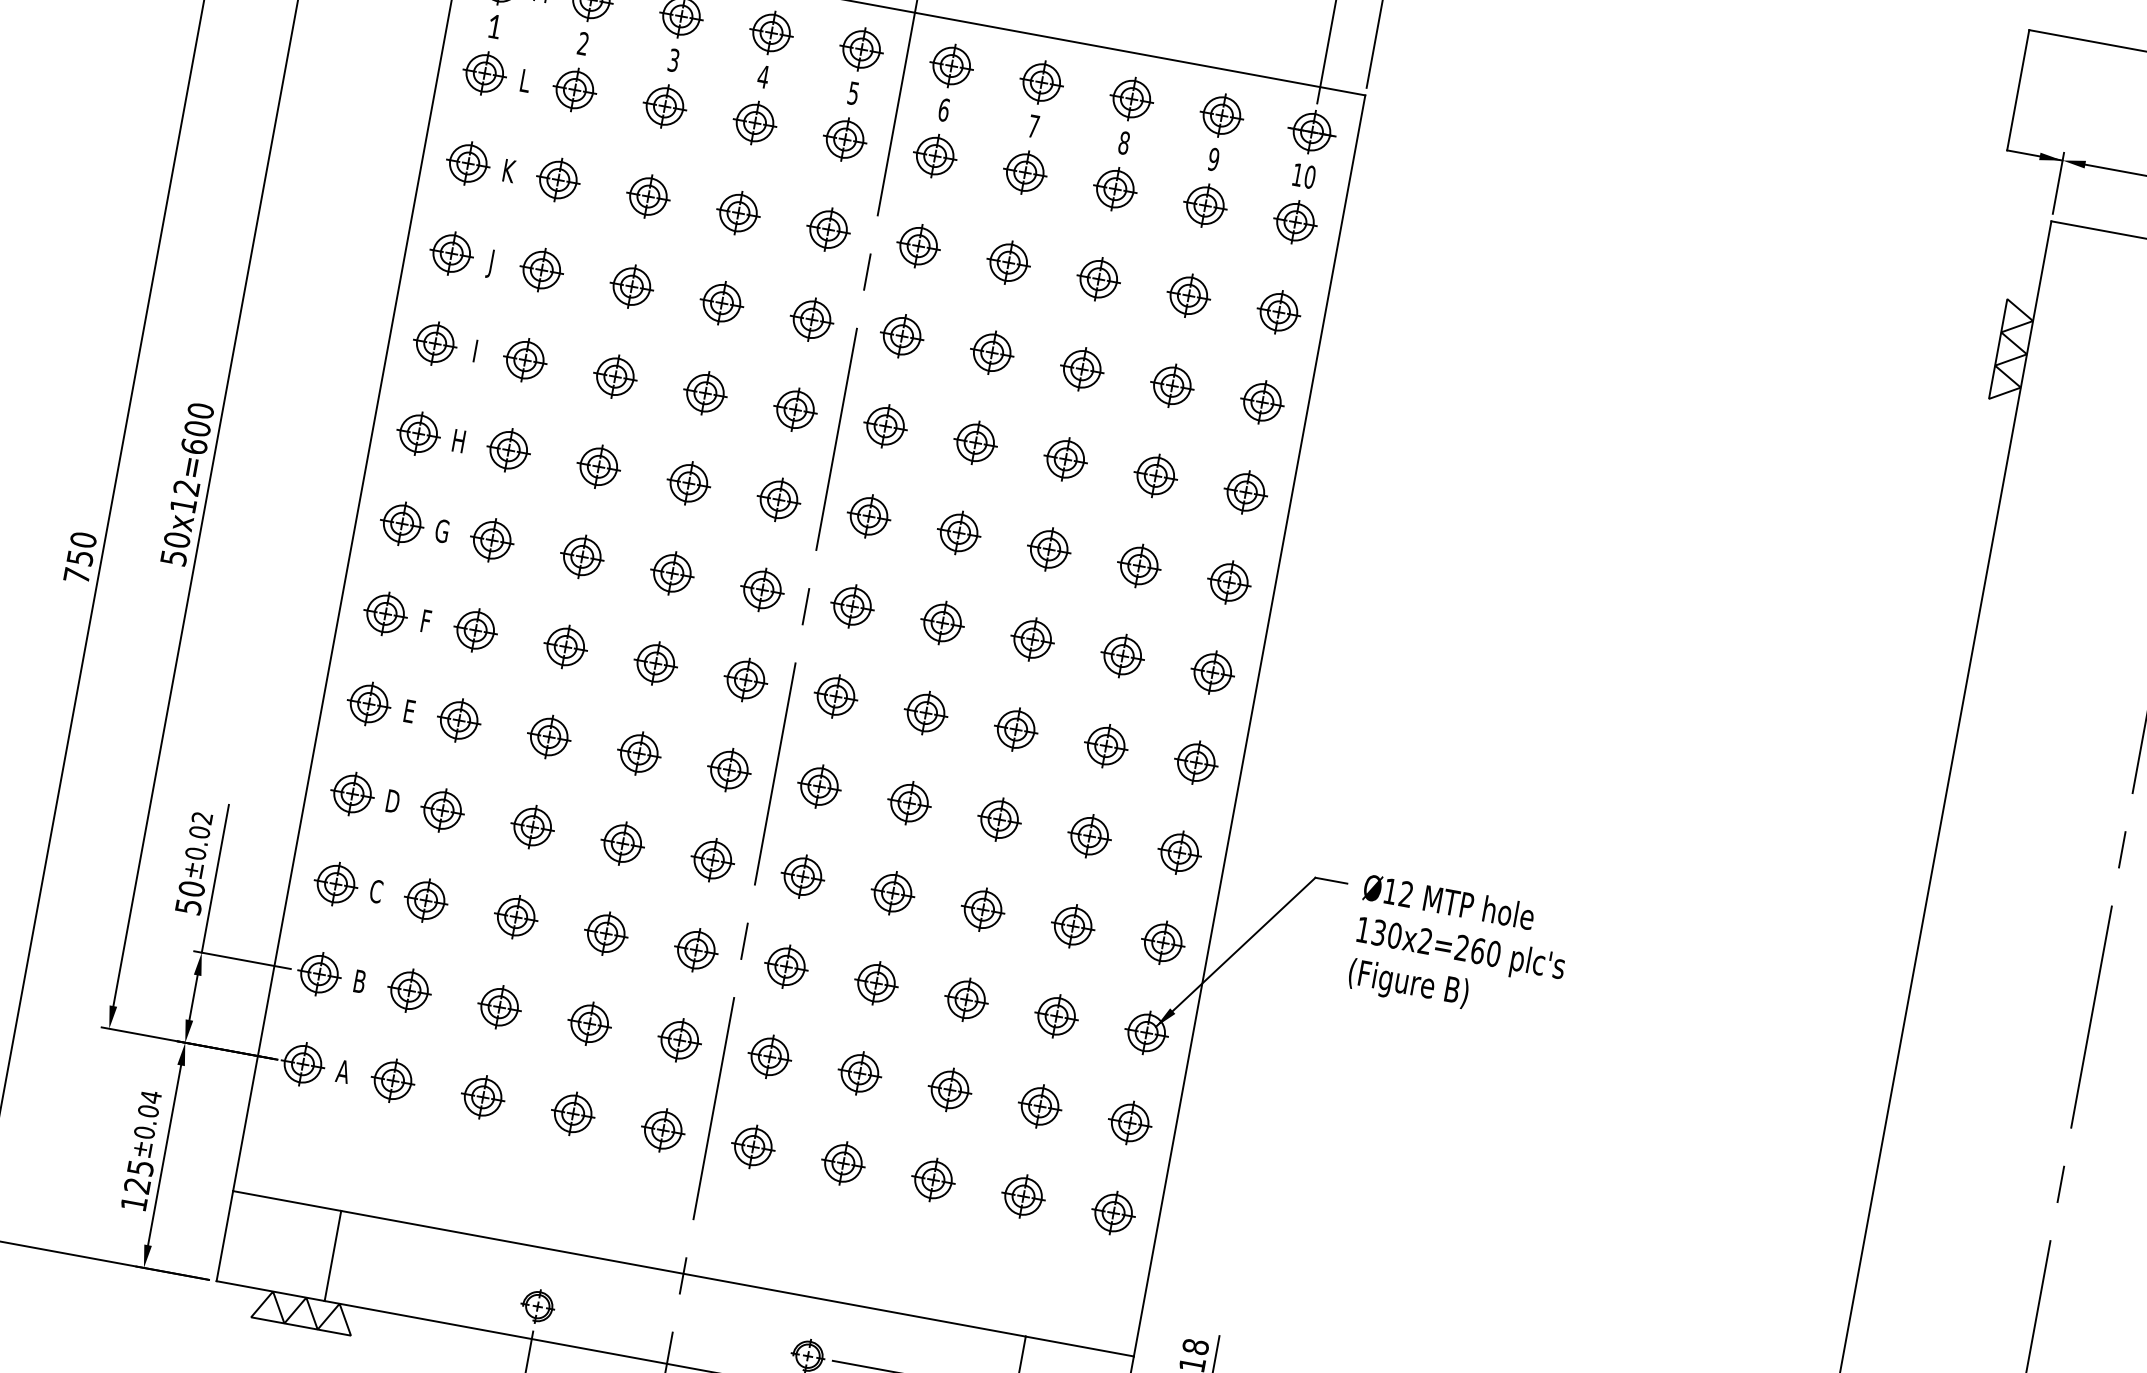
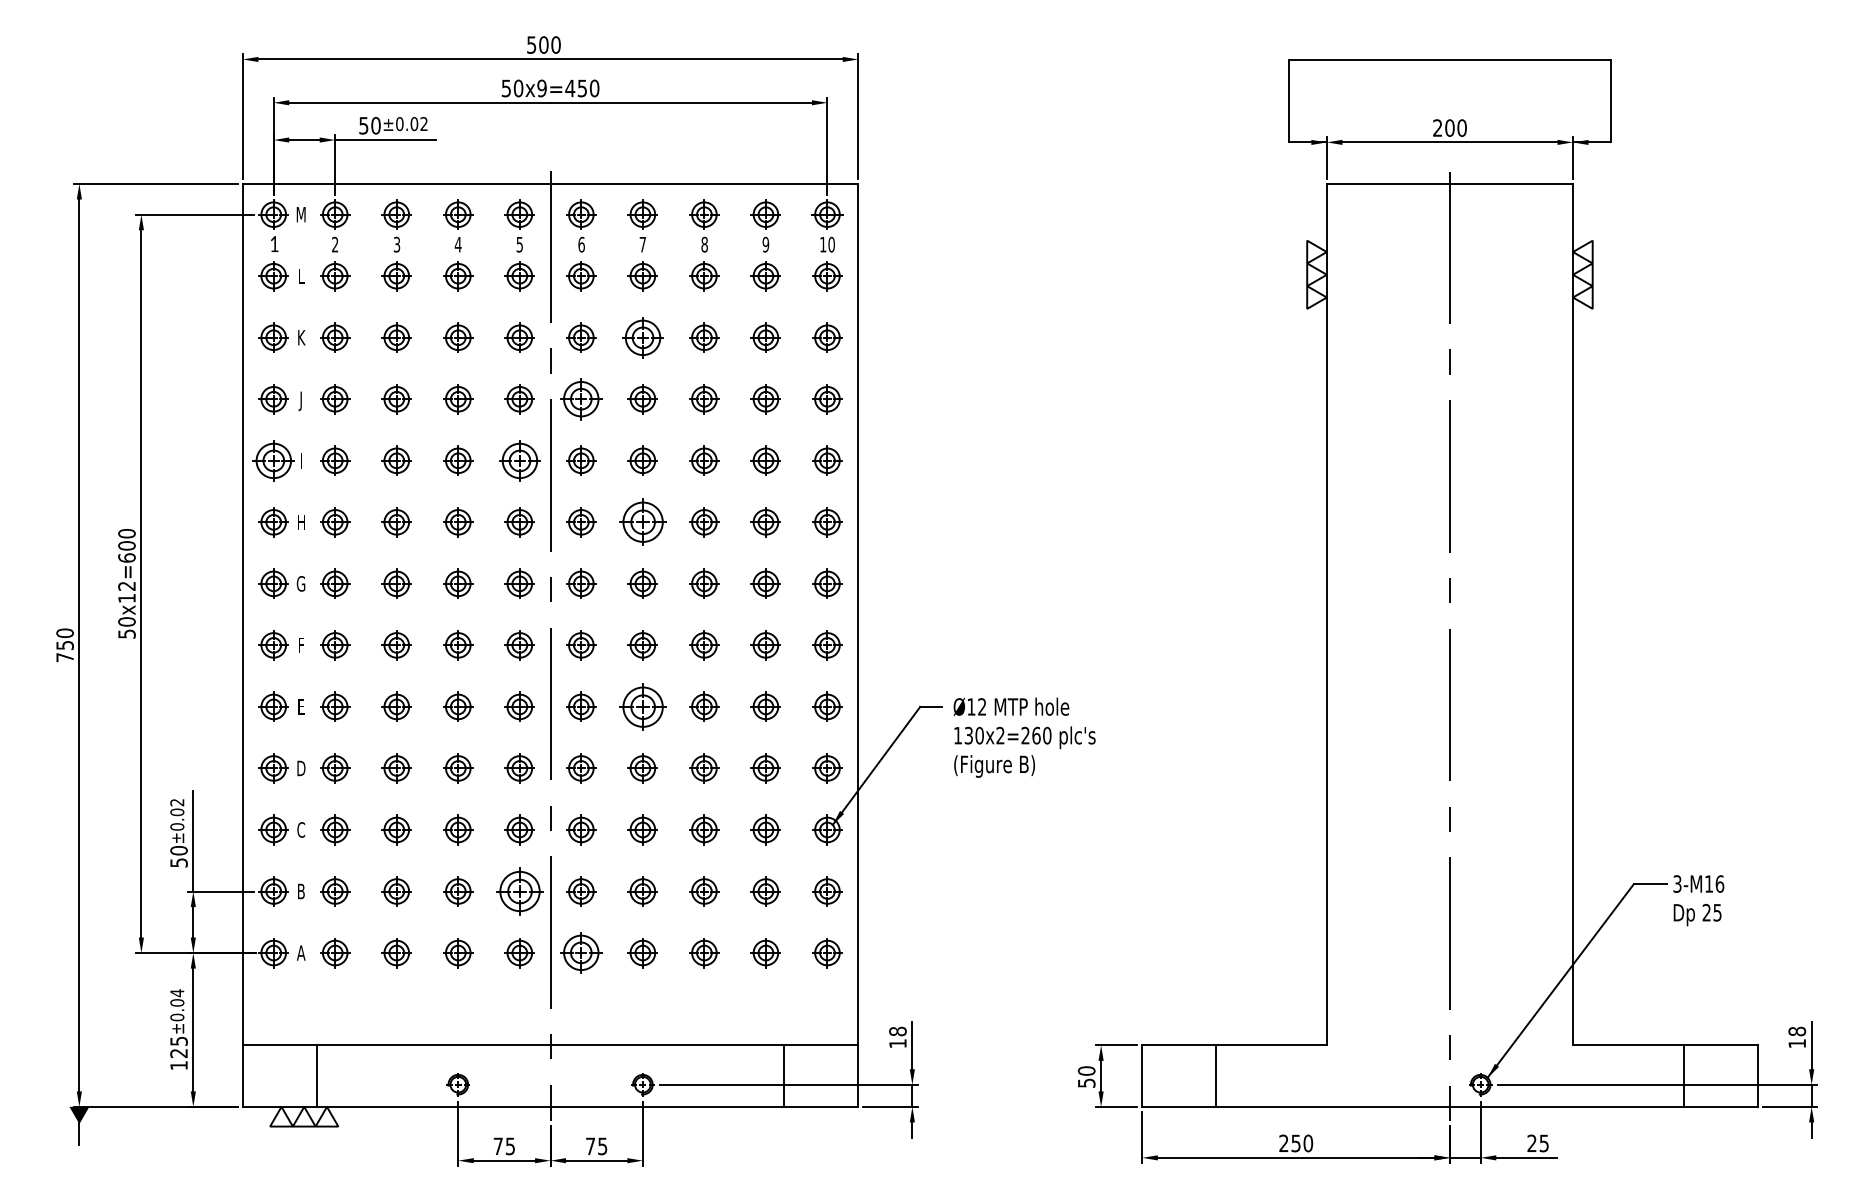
part: (1008, 262) -> (642, 337), size x1.4
part: (902, 336) -> (581, 399), size x1.4
part: (434, 343) -> (273, 460), size x1.4
part: (795, 409) -> (519, 460), size x1.4
part: (958, 533) -> (642, 522), size x1.6
part: (909, 802) -> (642, 706), size x1.6
part: (679, 1040) -> (519, 891), size x1.6
part: (753, 1147) -> (581, 953), size x1.4

